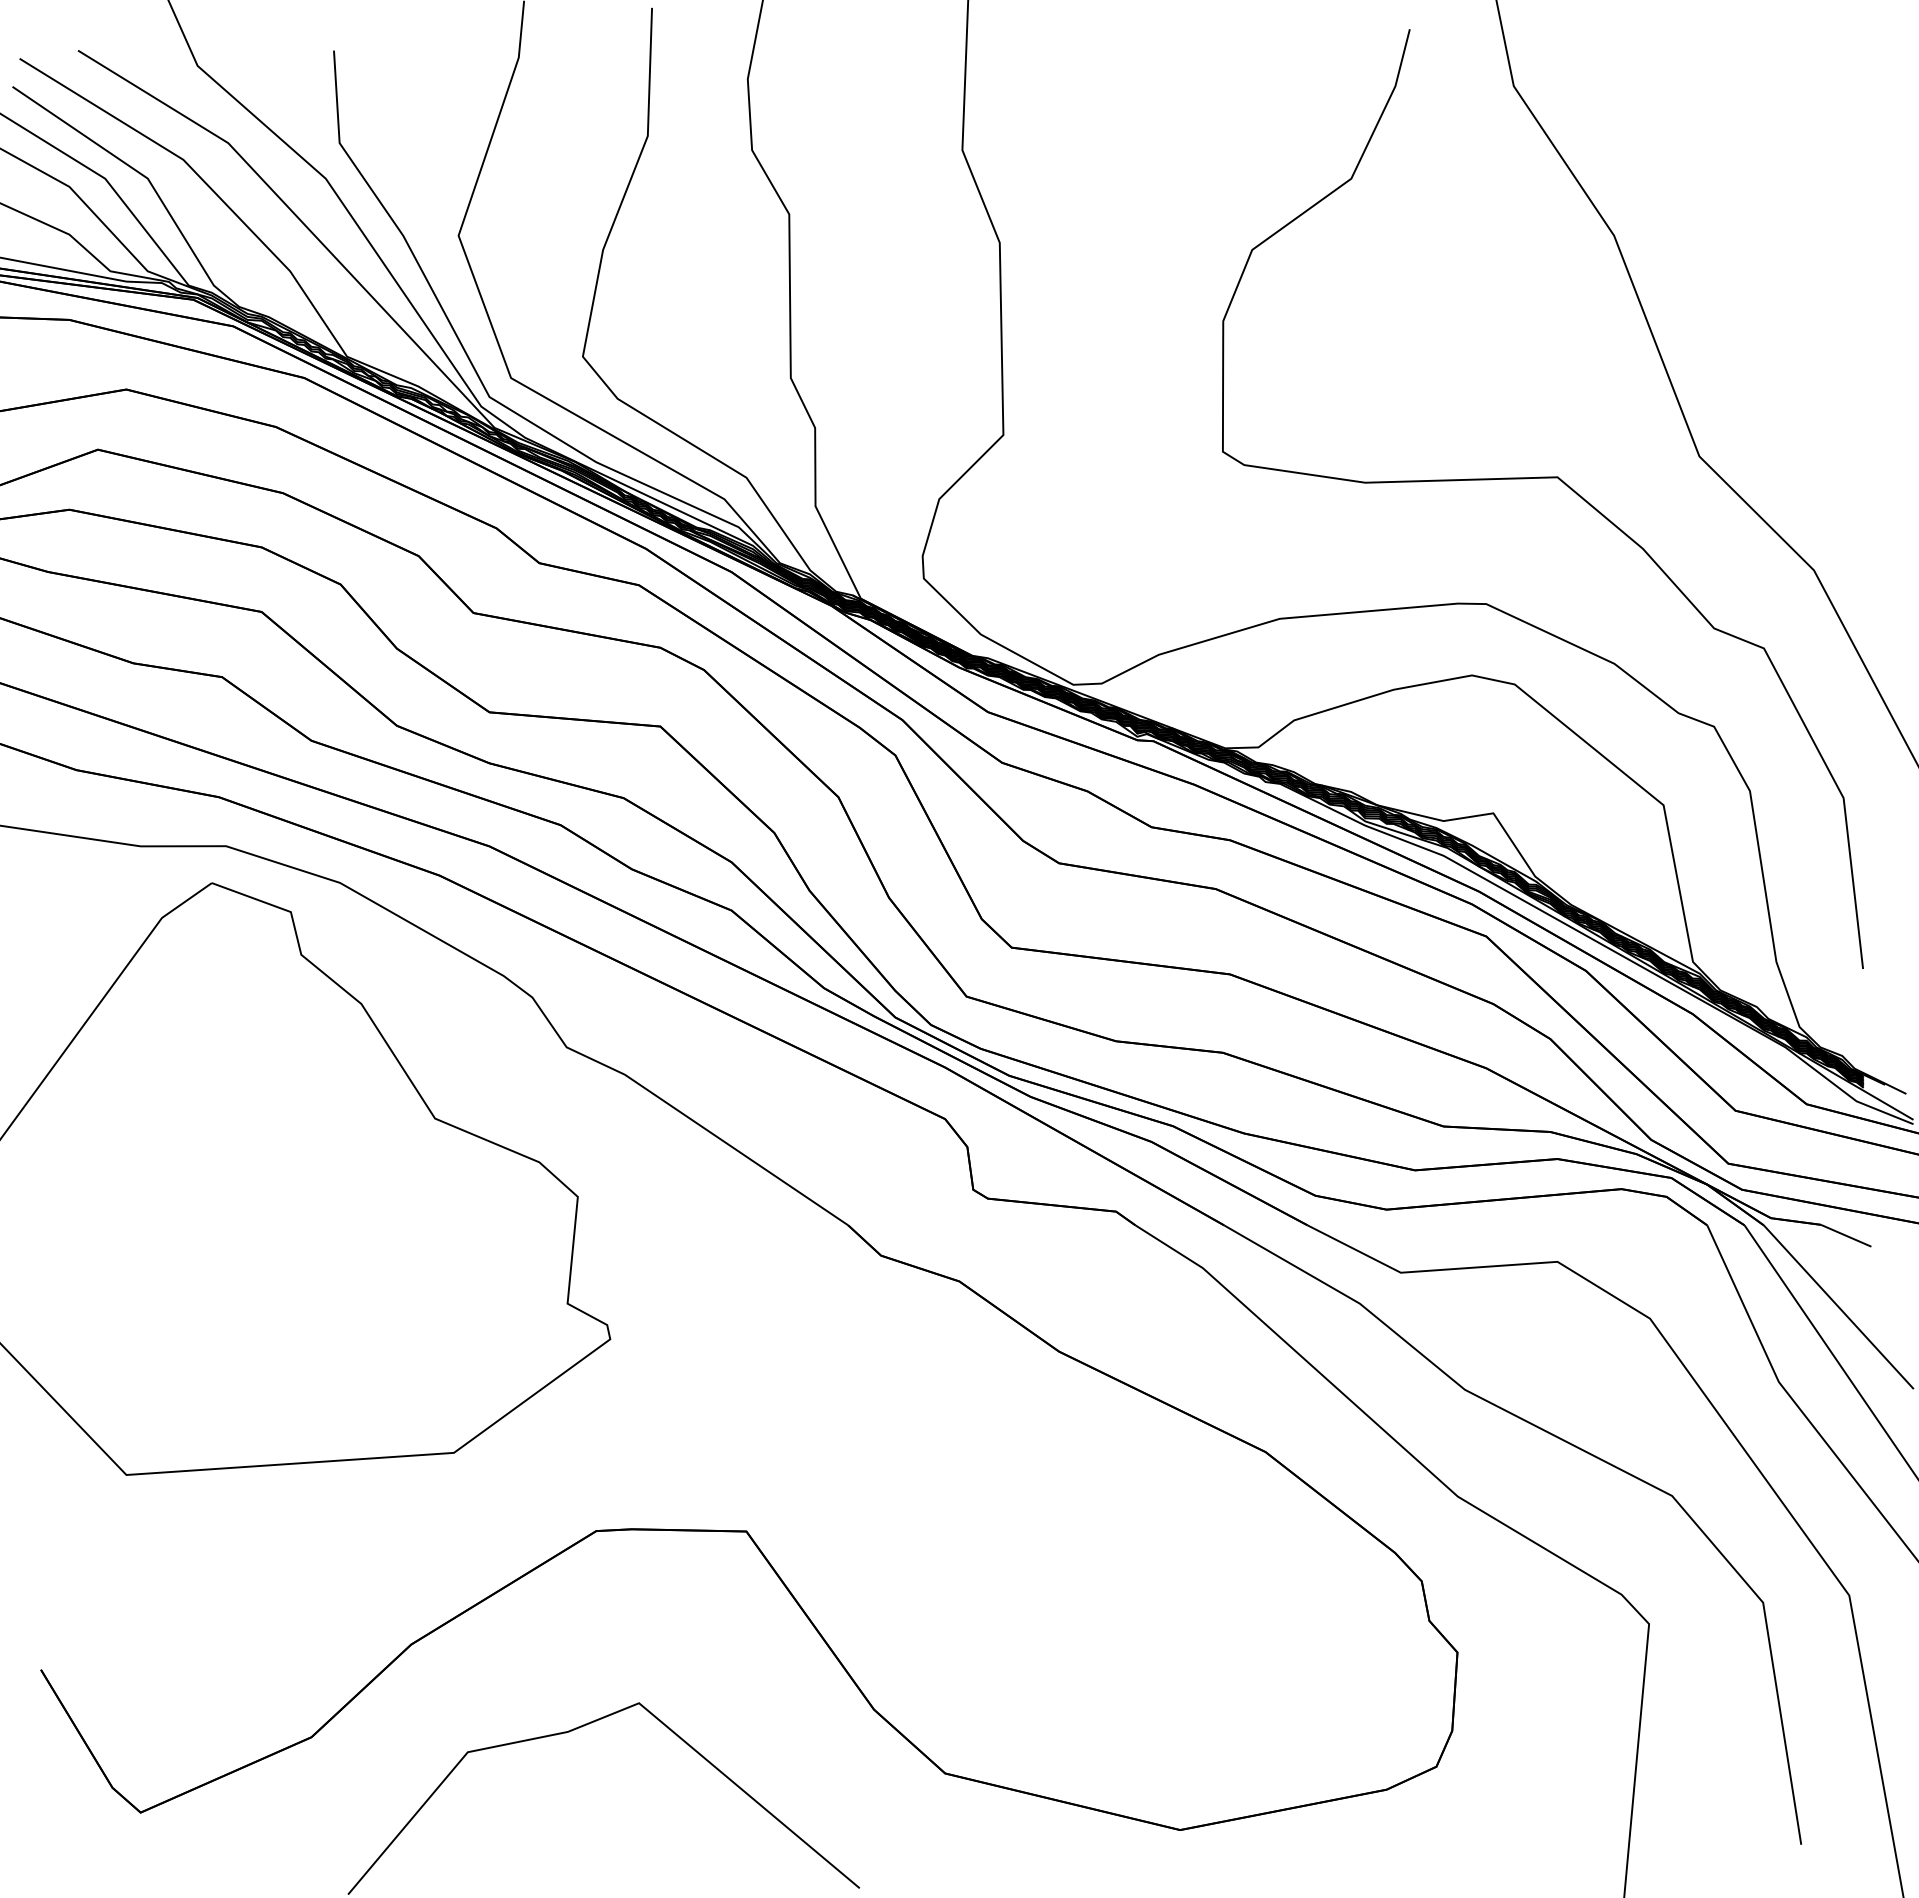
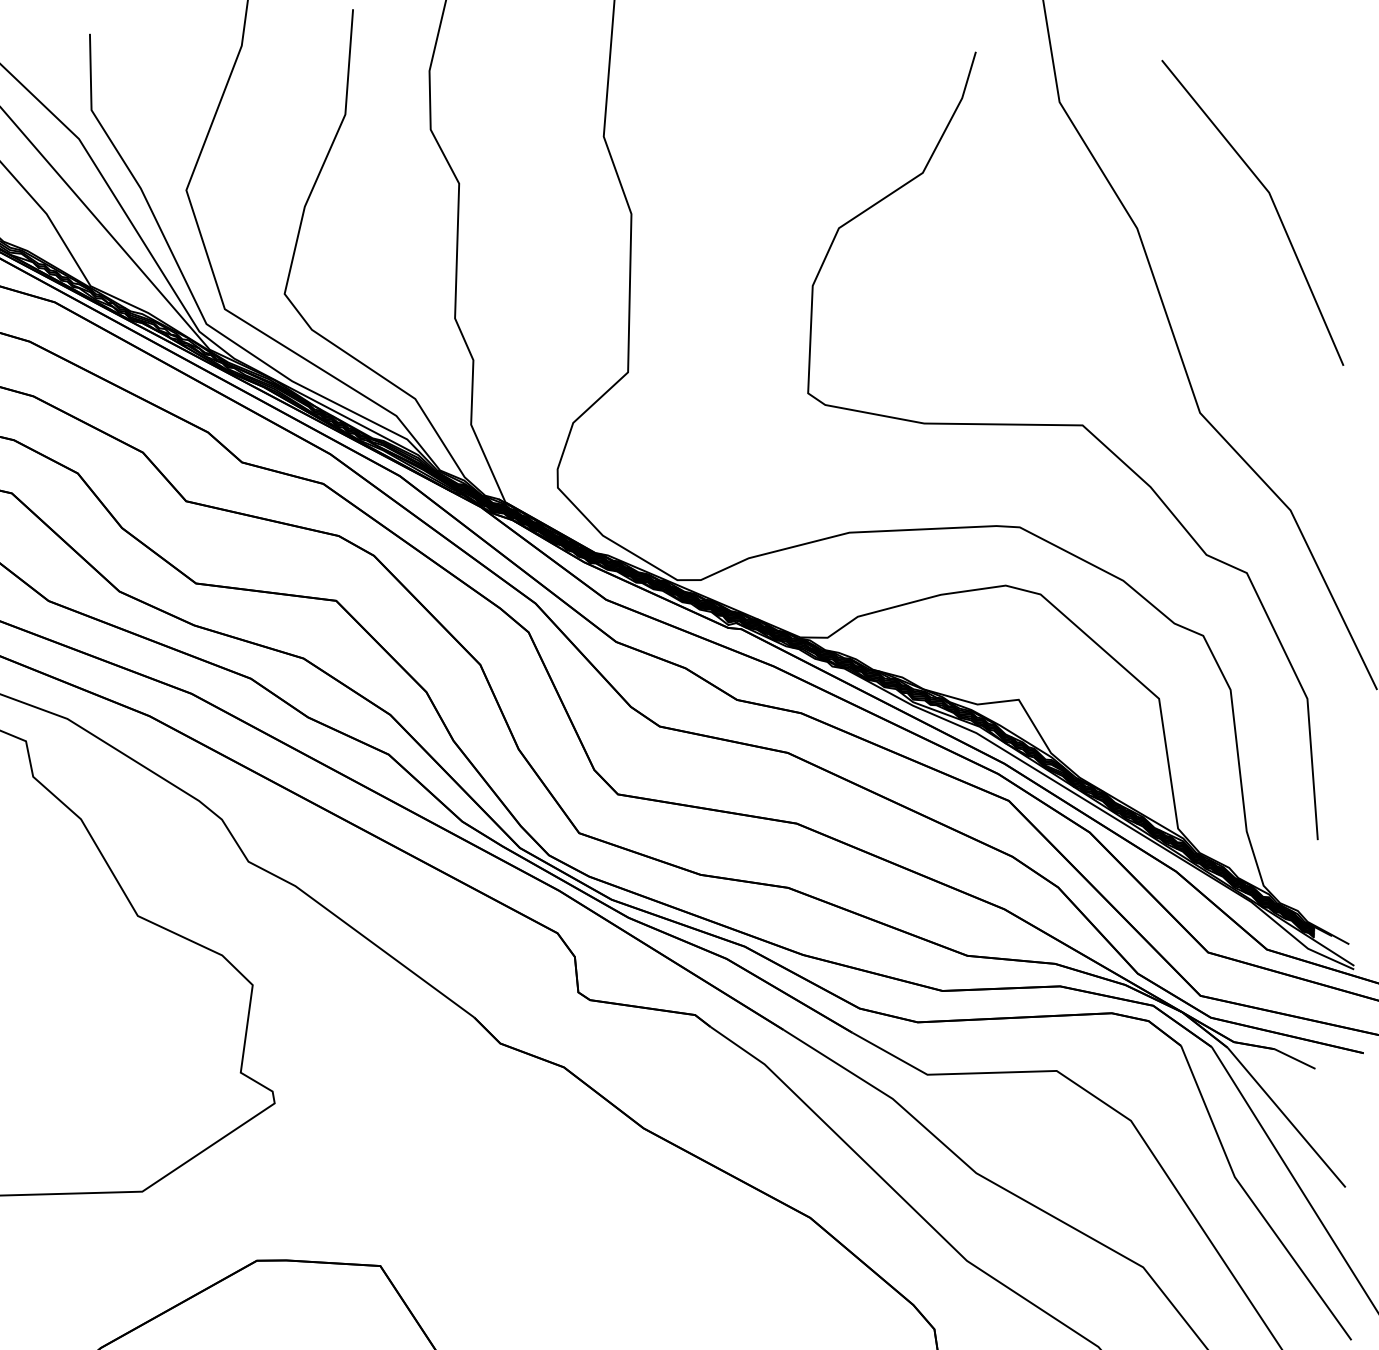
line: (1777, 198) -> (1272, 203), added

